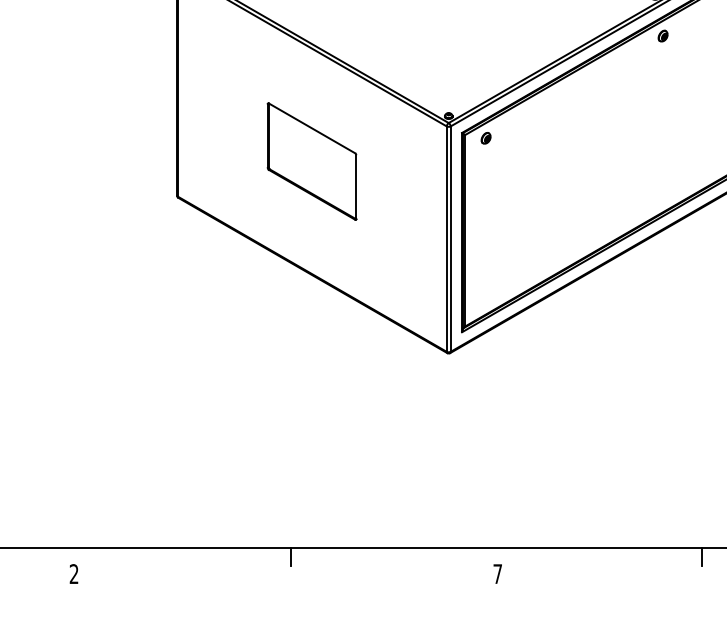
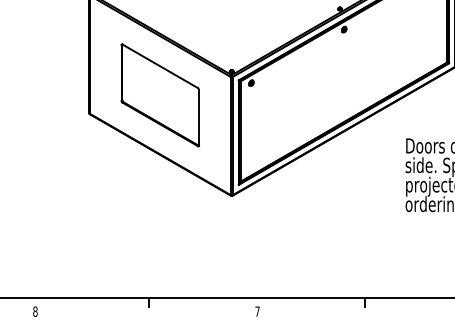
part: (310, 161) -> (159, 95), size x1.67
text: (74, 573) -> (35, 311), 2 -> 8

